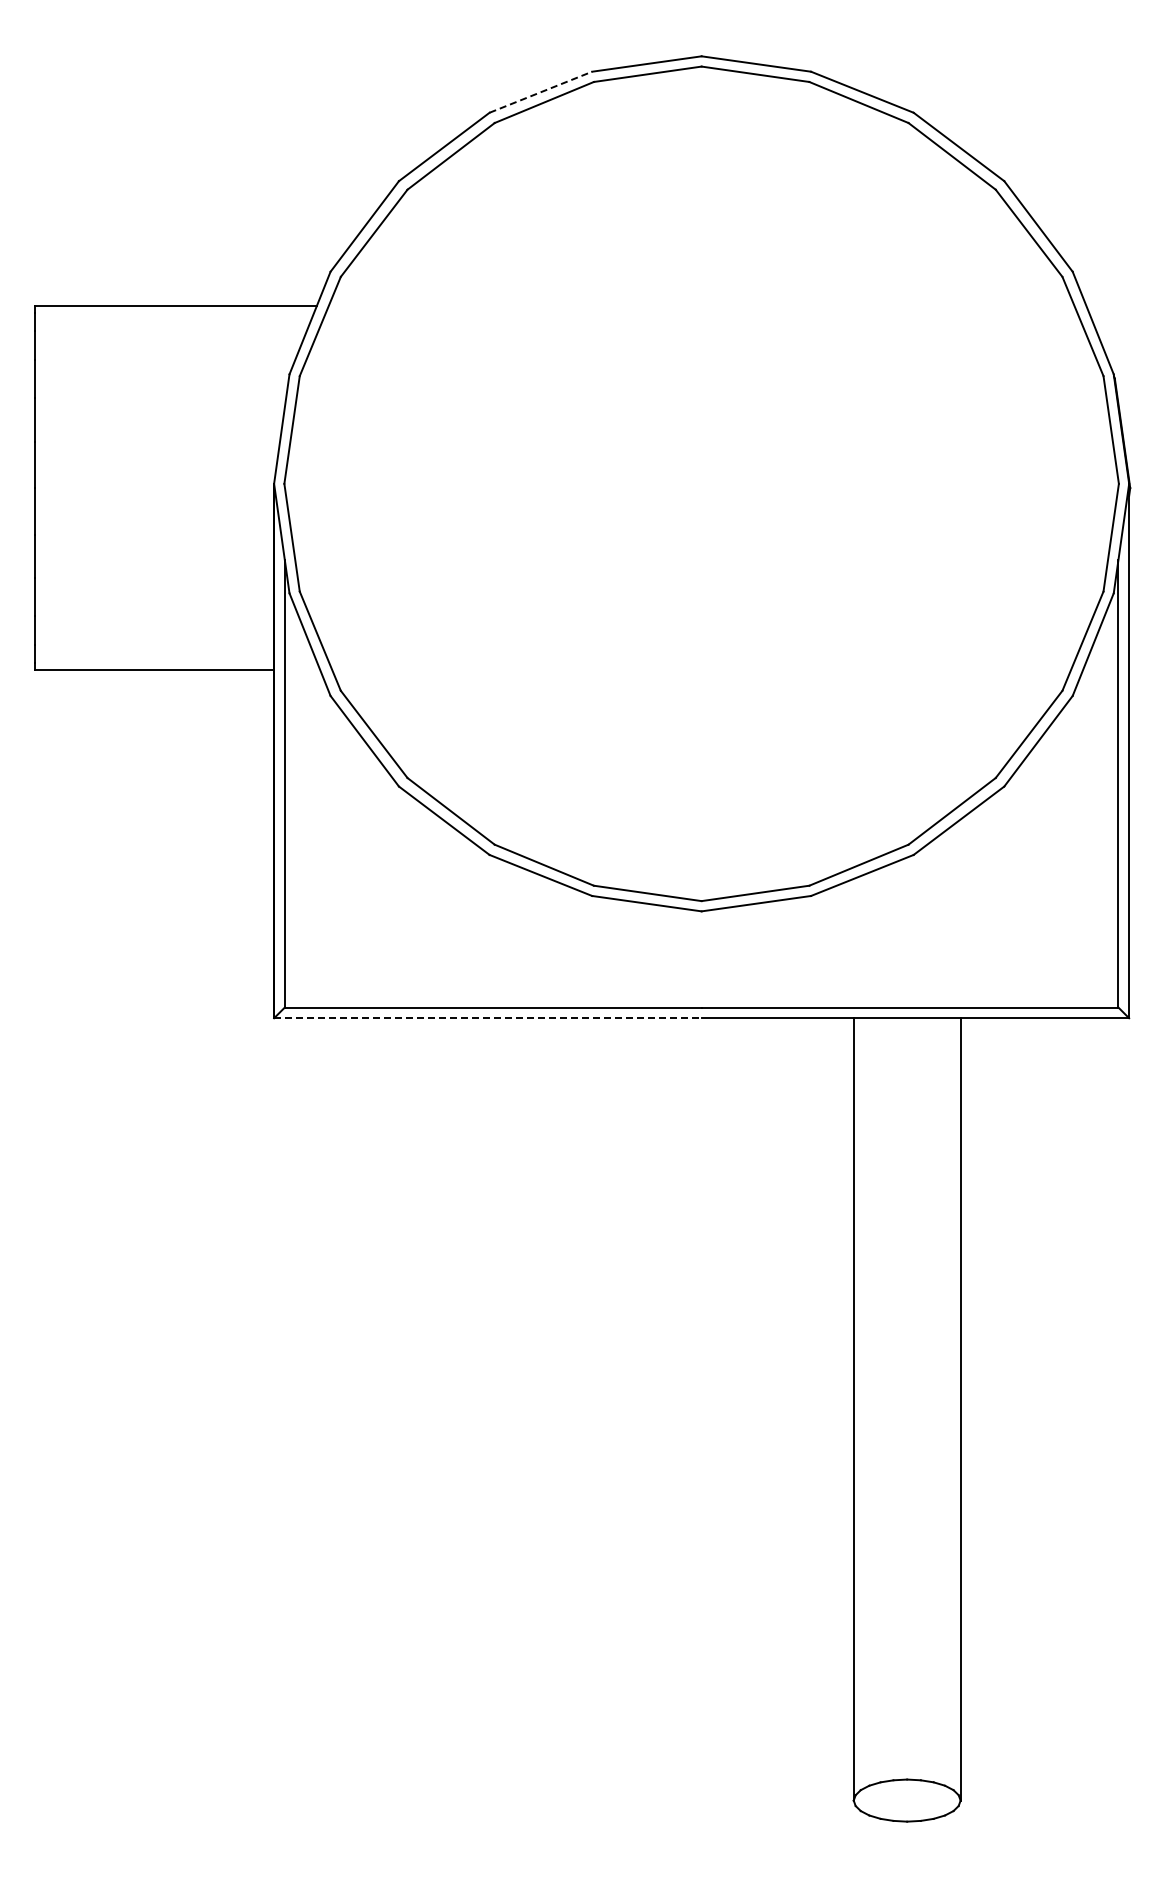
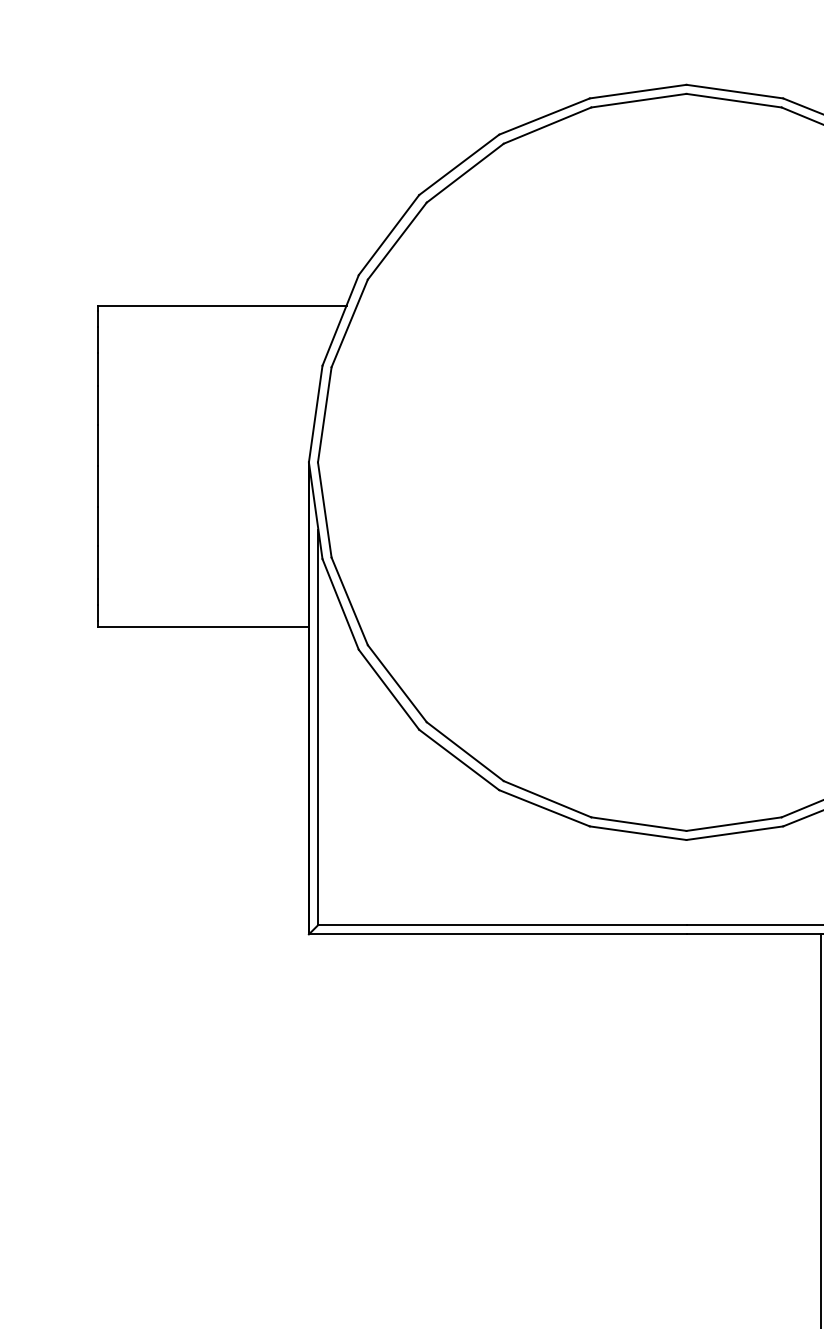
line: (541, 92) -> (545, 116), dashed -> solid
line: (487, 1018) -> (497, 934), dashed -> solid

